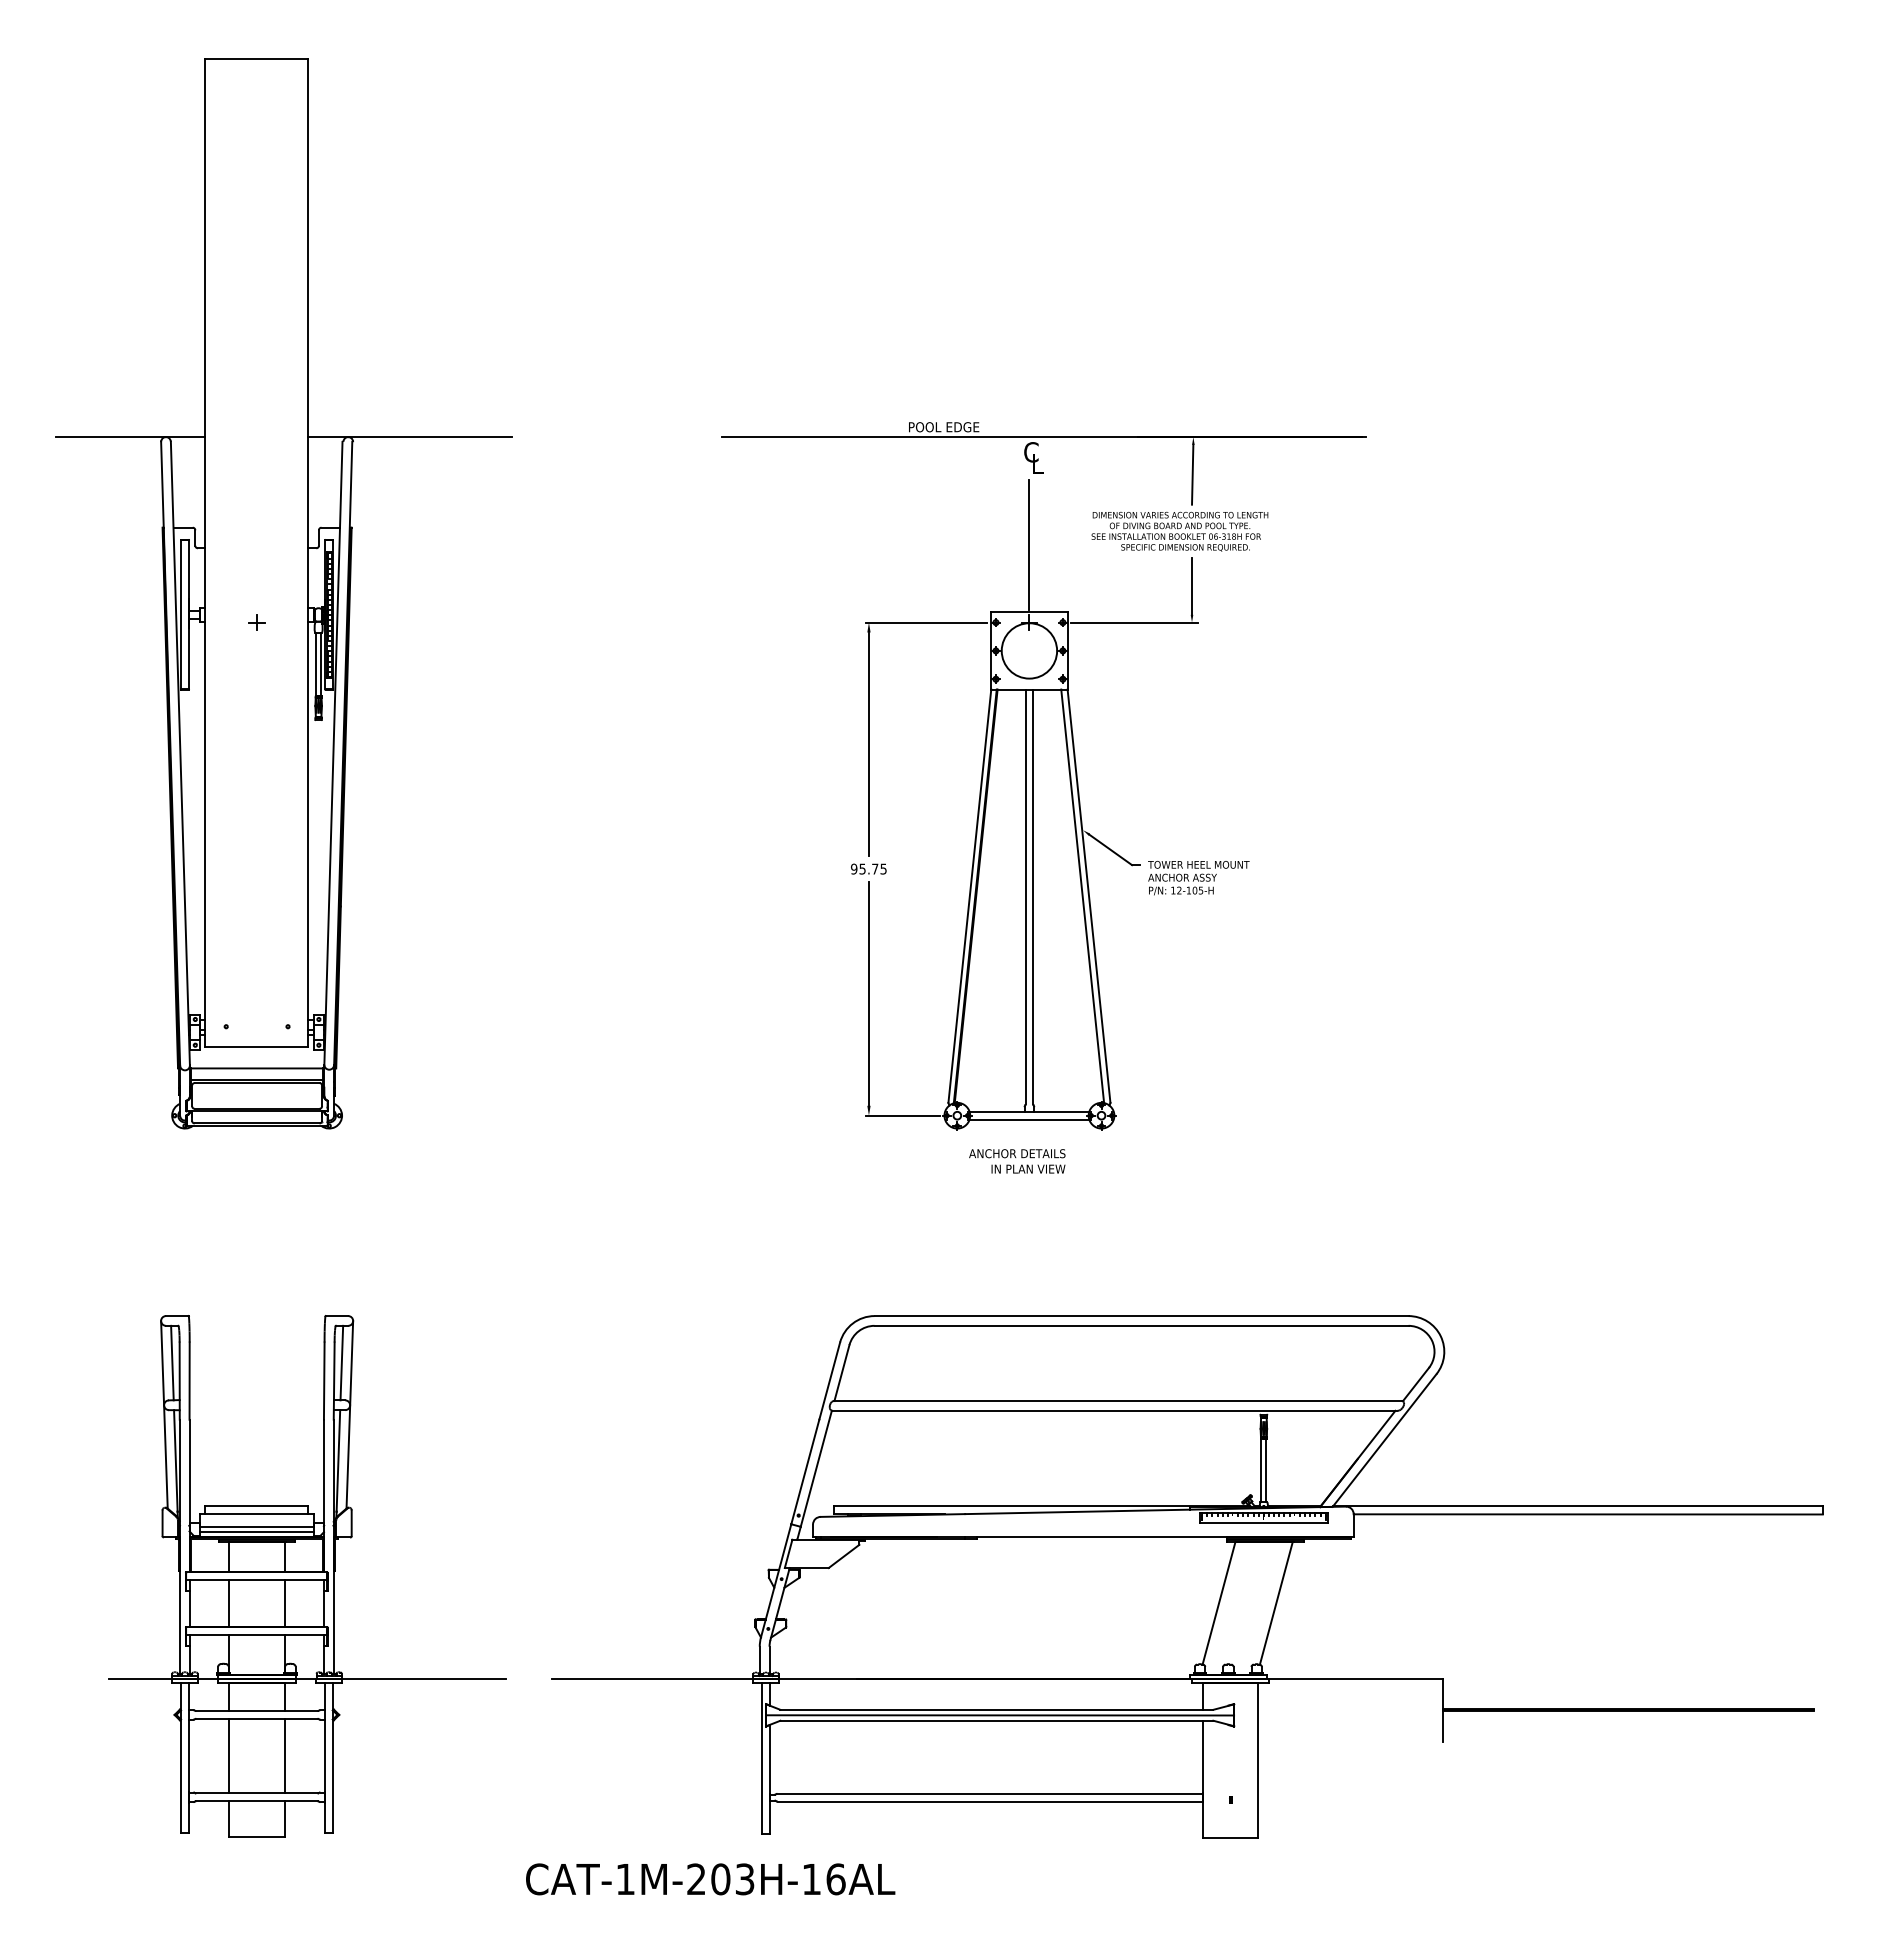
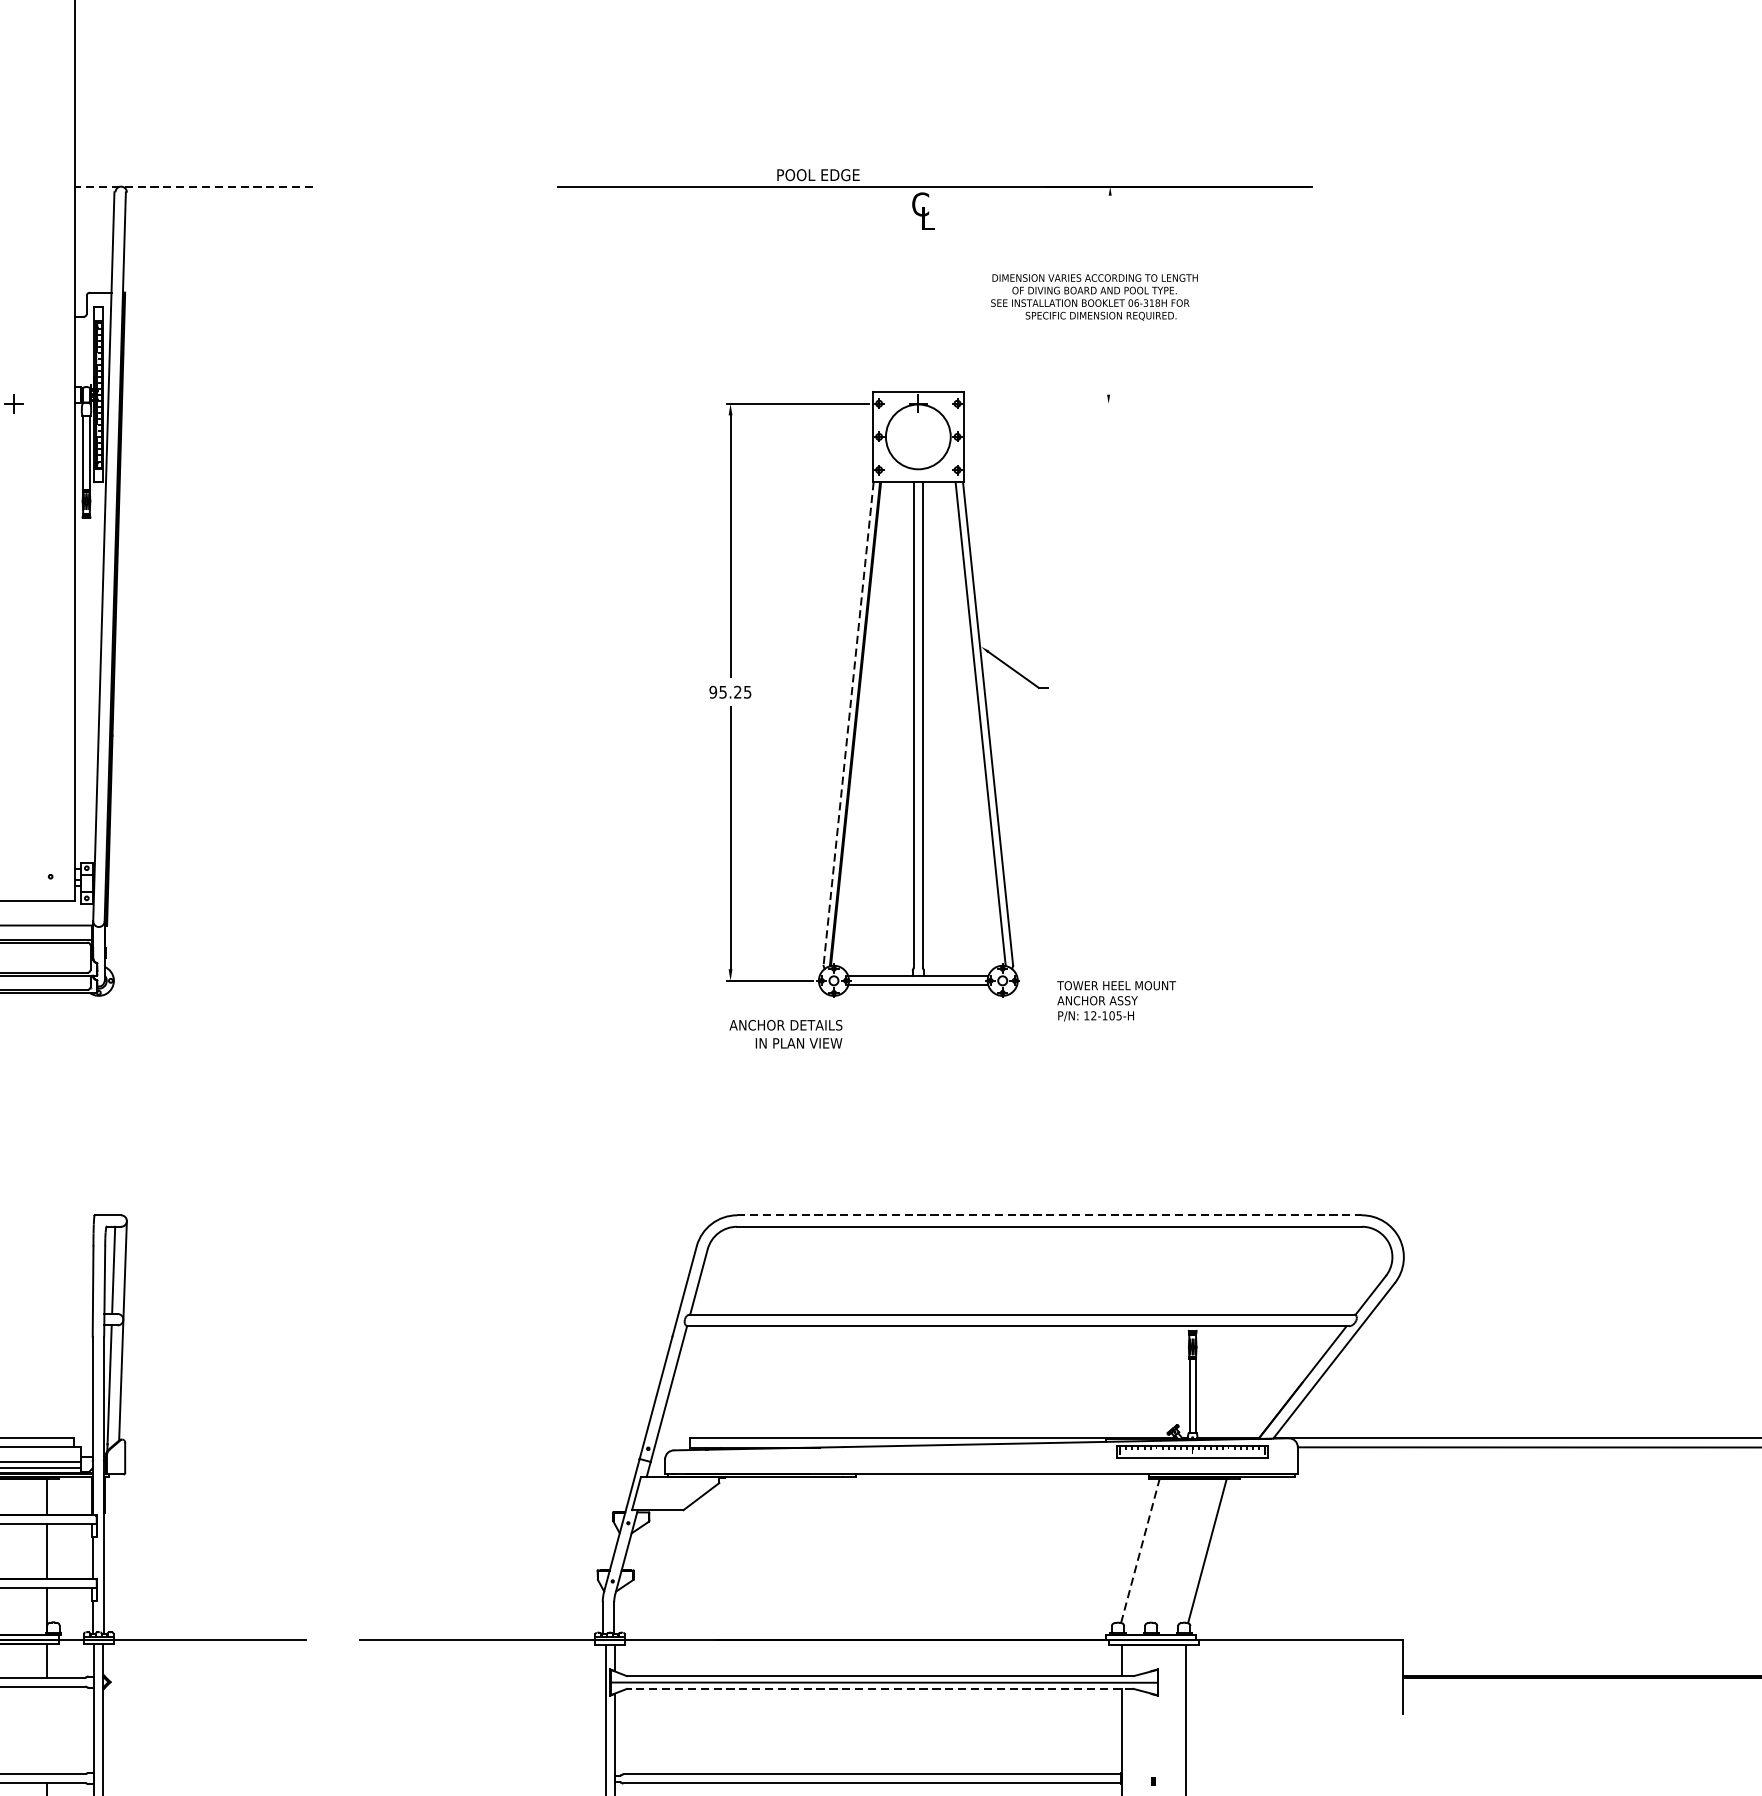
line: (410, 437) -> (194, 187), solid -> dashed
line: (1192, 474) -> (1109, 230), removed
line: (1029, 544) -> (918, 312), removed
line: (1192, 586) -> (1109, 361), removed
line: (1134, 622) -> (1041, 403), removed
text: (875, 868) -> (738, 691), 95.75 -> 95.25
text: (1198, 878) -> (1116, 1001), moved
line: (969, 896) -> (848, 724), solid -> dashed
text: (1017, 1161) -> (786, 1034), moved
line: (1141, 1316) -> (1049, 1215), solid -> dashed
line: (1219, 1603) -> (1140, 1551), solid -> dashed
line: (996, 1720) -> (879, 1688), solid -> dashed
line: (284, 1755) -> (46, 1729), removed

